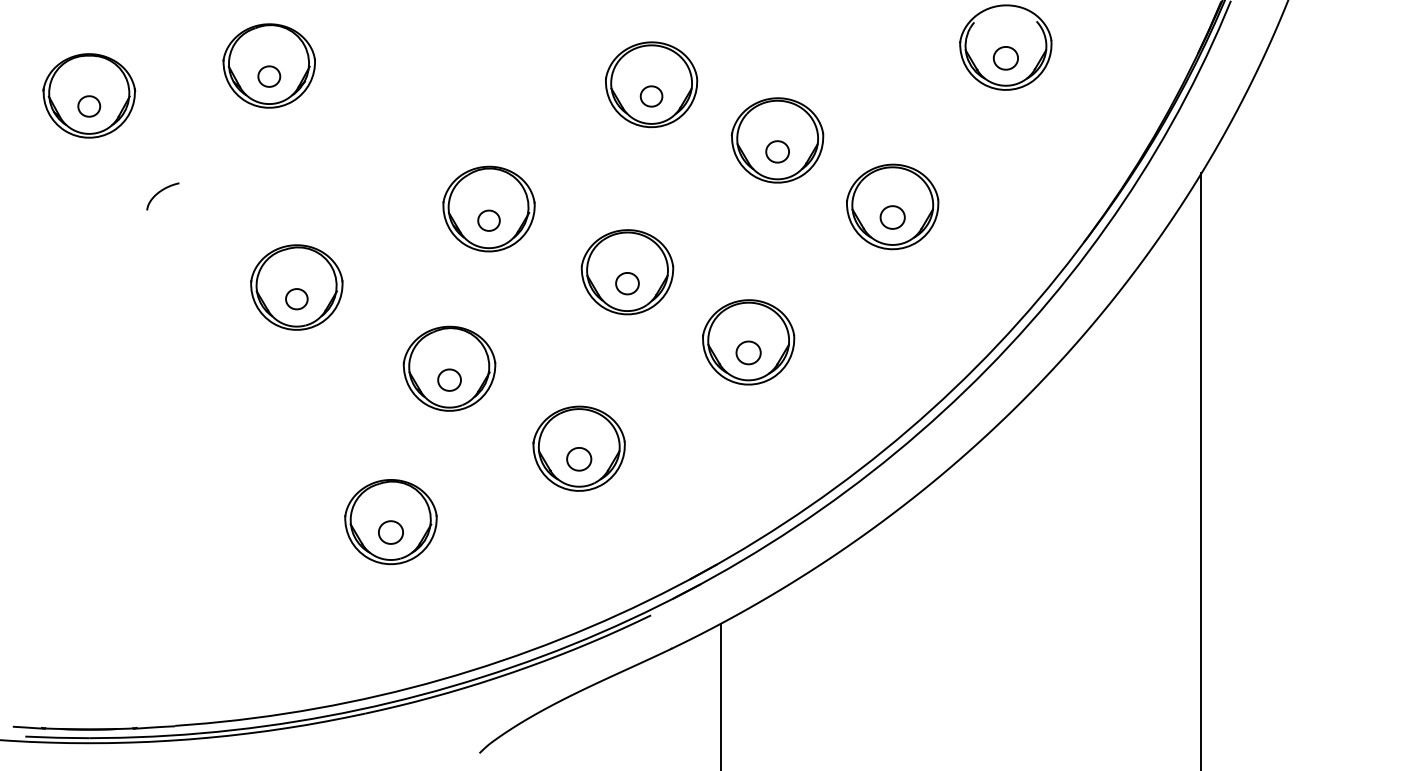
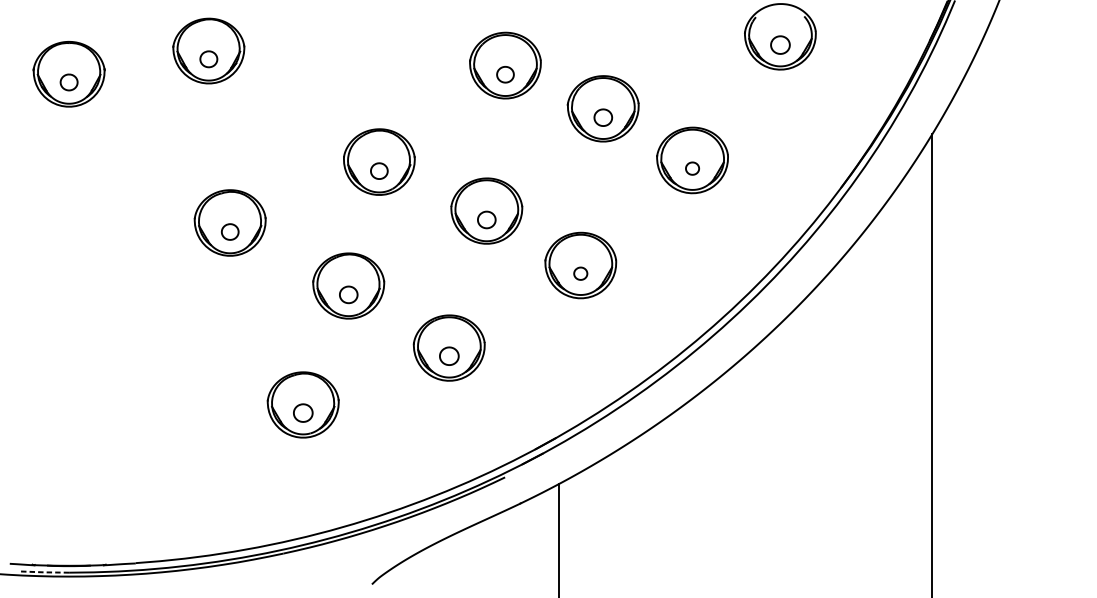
curve: (159, 193) -> (123, 150), removed
part: (892, 217) -> (692, 168), size x0.7
part: (748, 352) -> (580, 273), size x0.7
line: (57, 737) -> (44, 572), solid -> dashed

